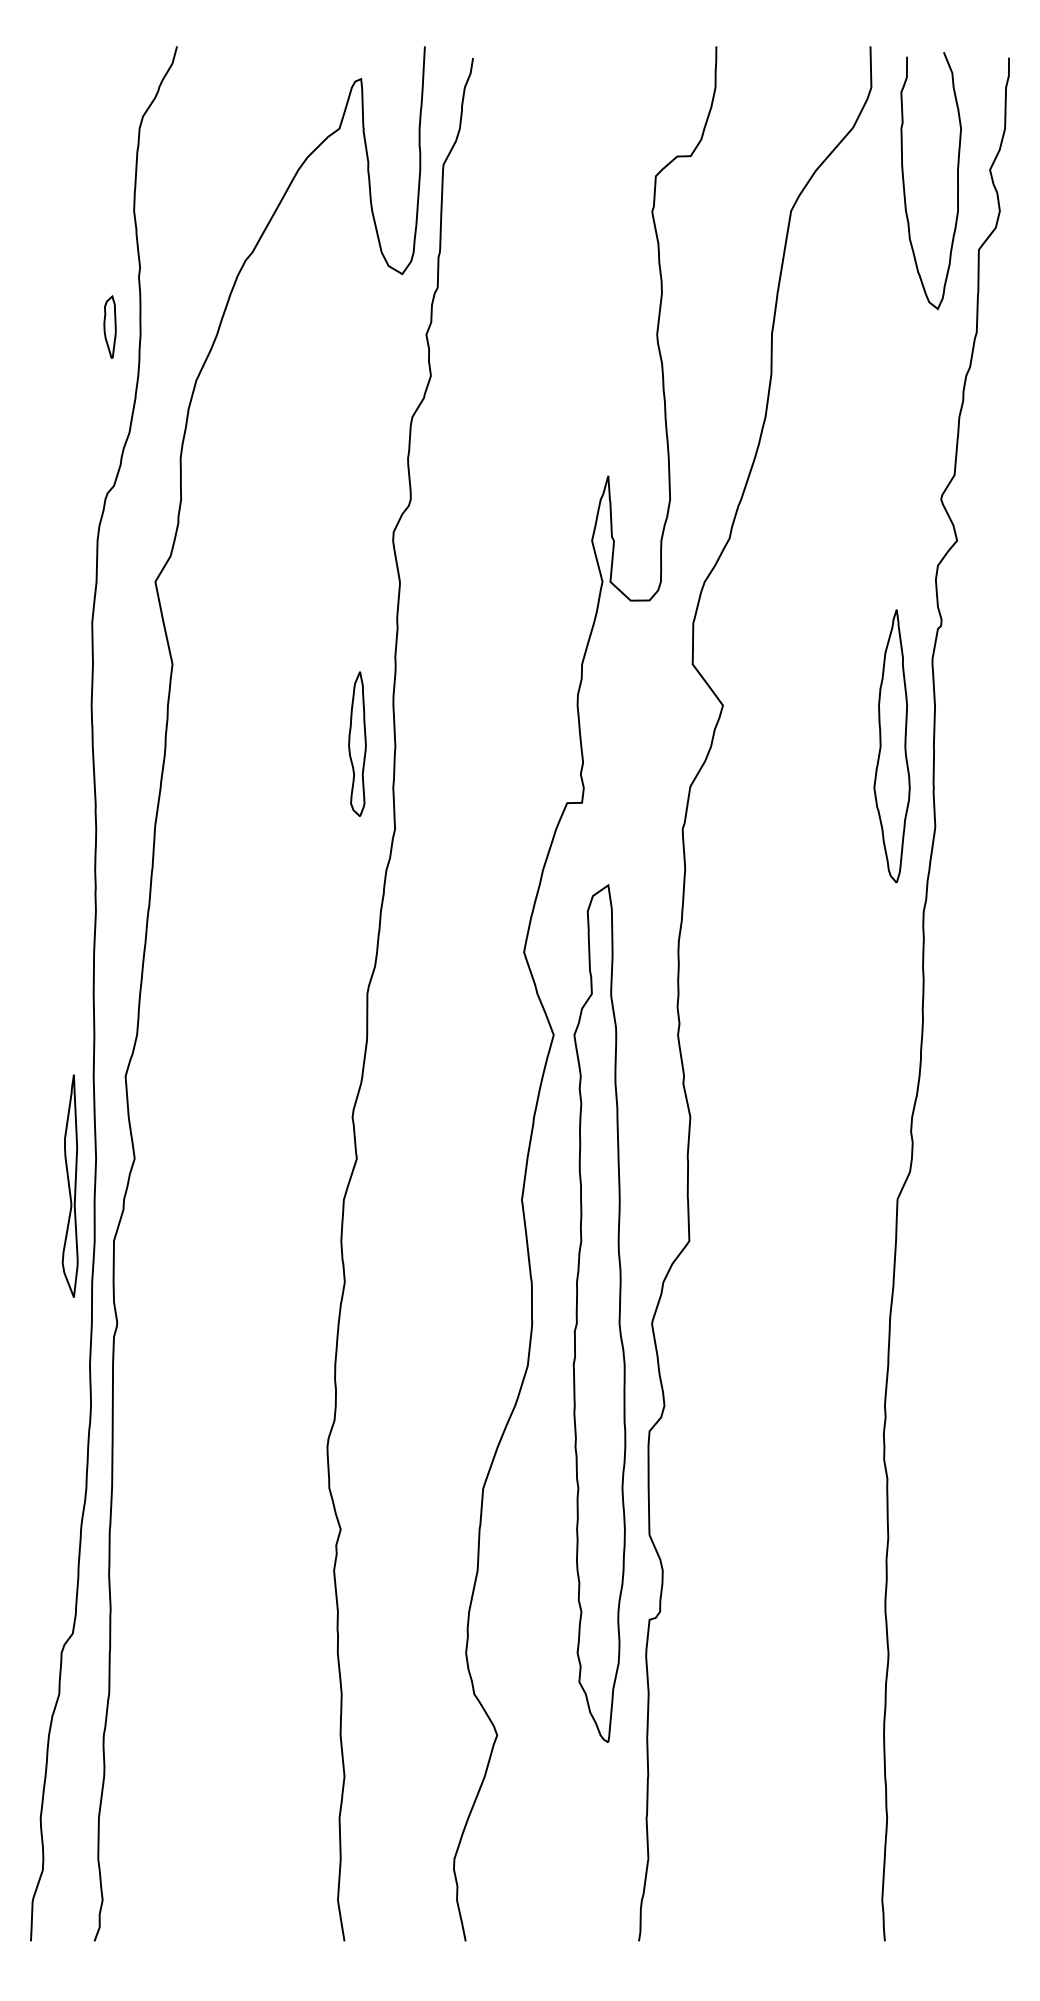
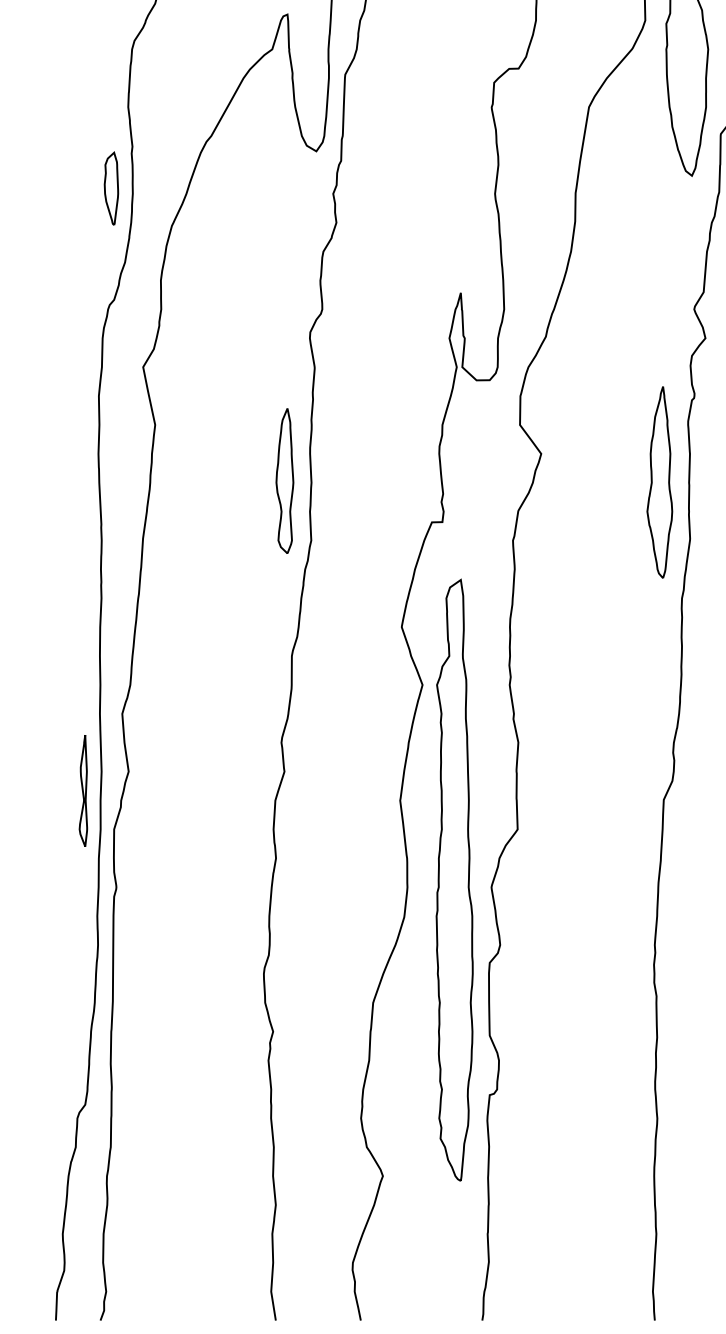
part: (109, 326) -> (111, 188), size x1.67
part: (357, 743) -> (284, 480), size x1.43
part: (69, 1185) -> (82, 790), size x0.71

